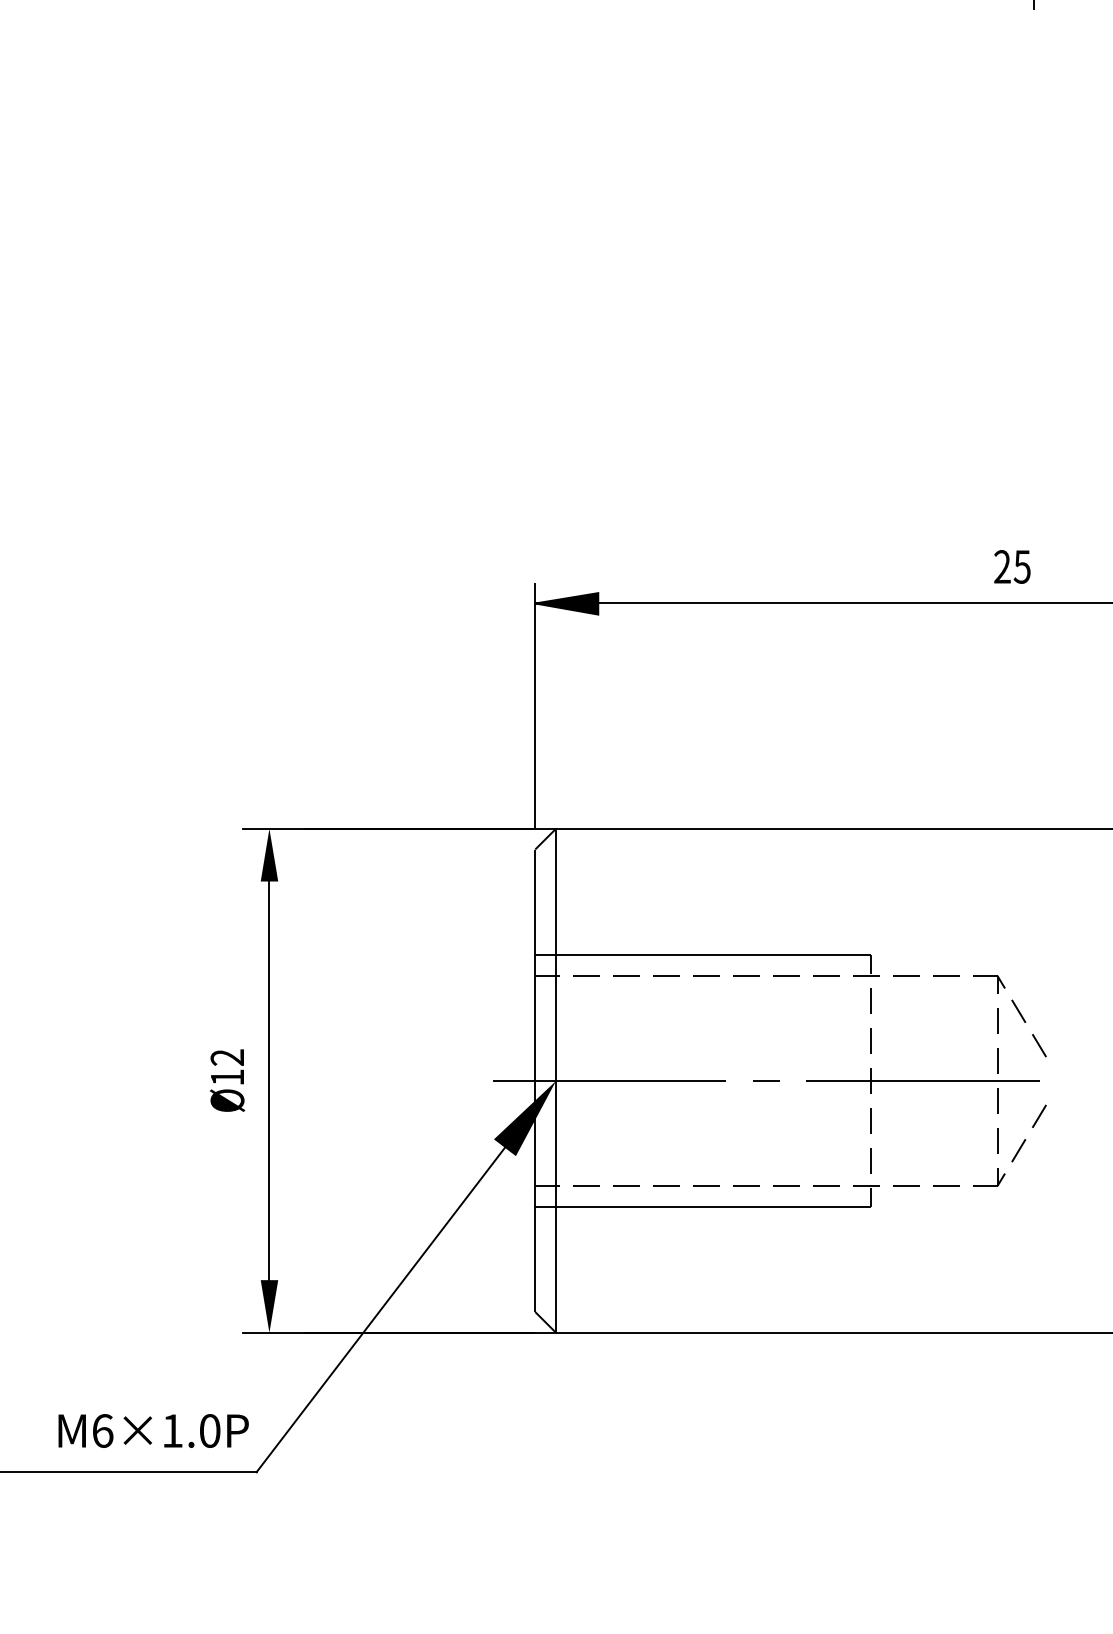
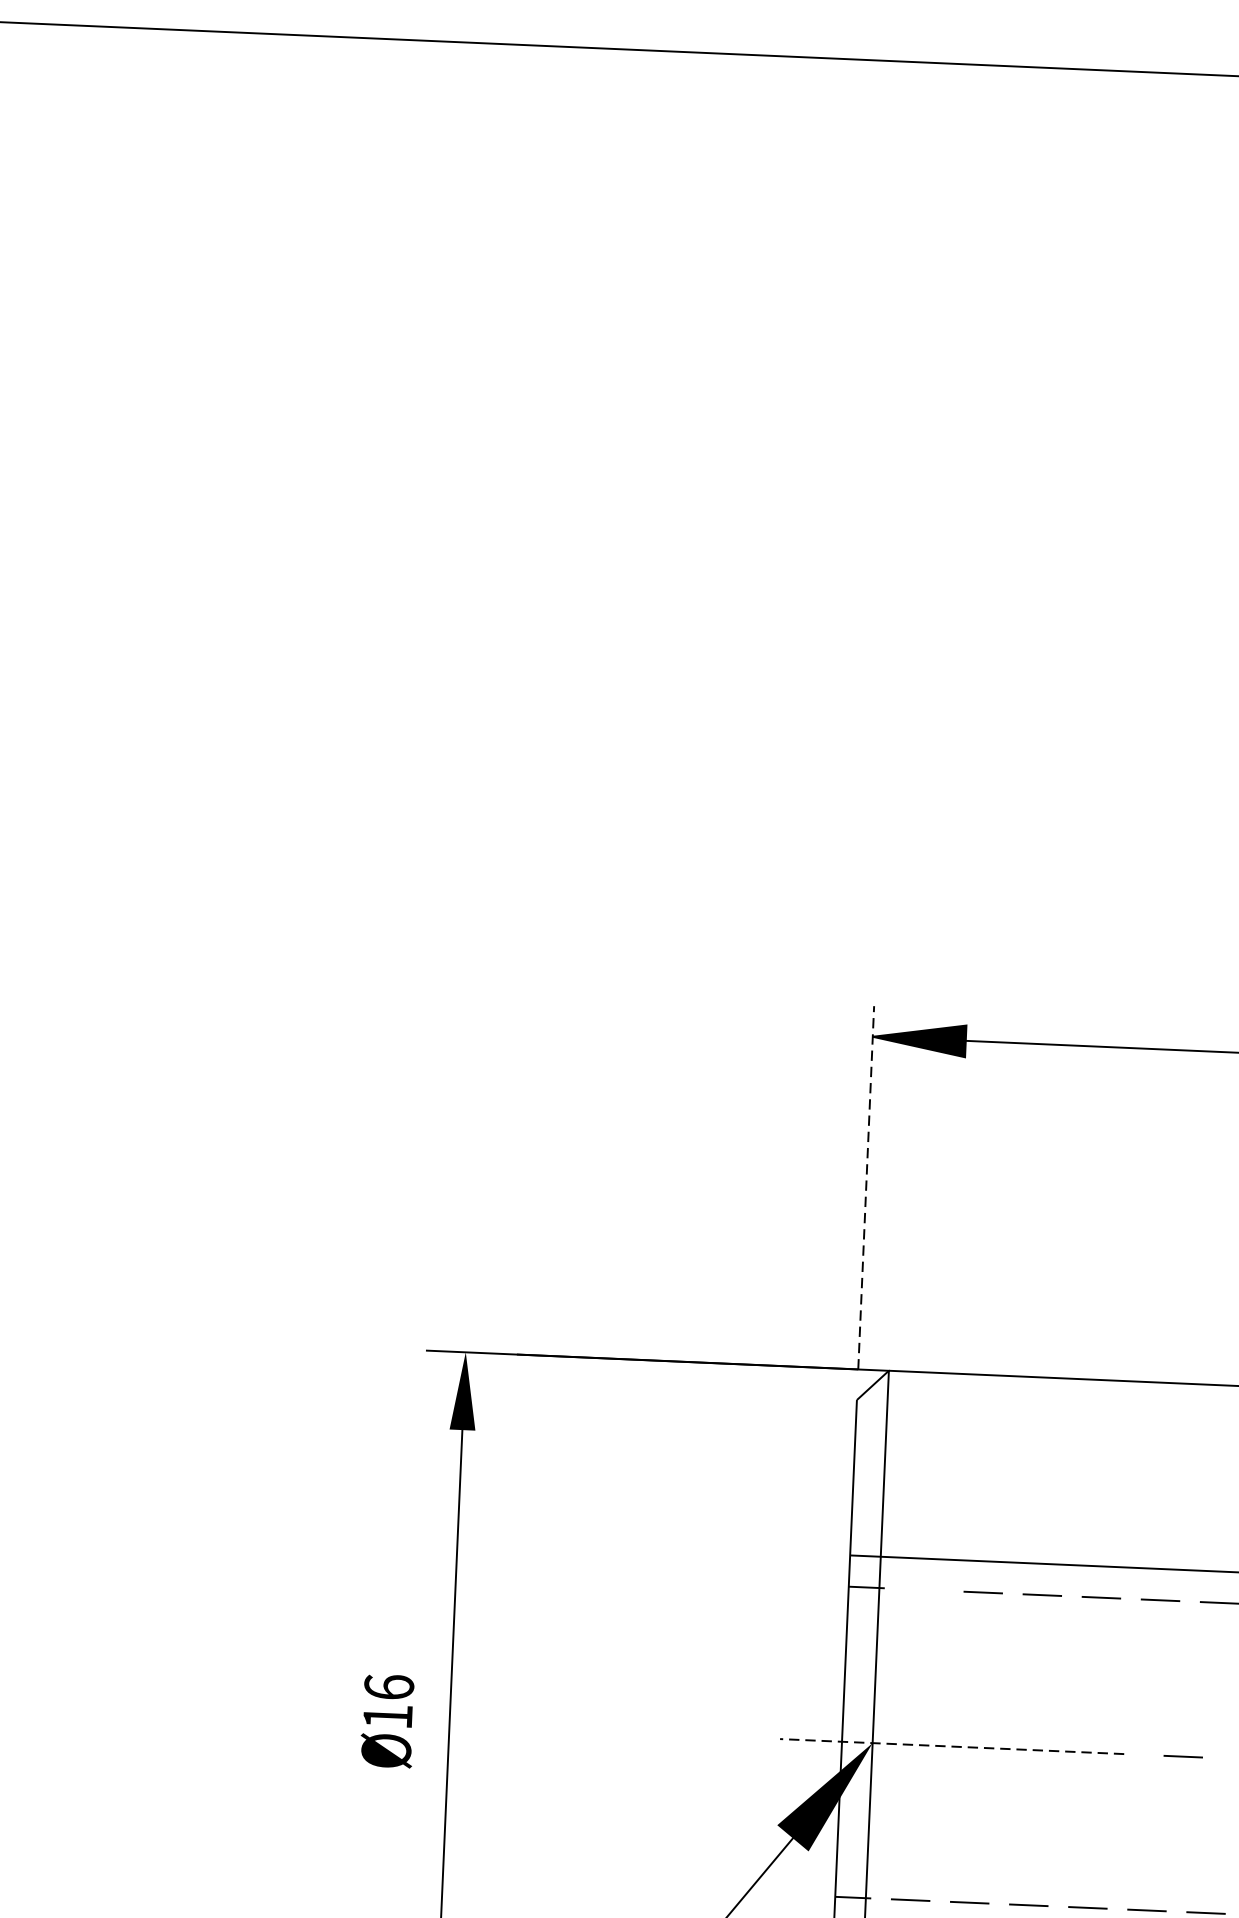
line: (535, 705) -> (866, 1187), solid -> dashed
line: (586, 975) -> (924, 1589), removed
text: (227, 1057) -> (389, 1687), Ø12 -> Ø16
line: (609, 1081) -> (951, 1747), solid -> dashed

